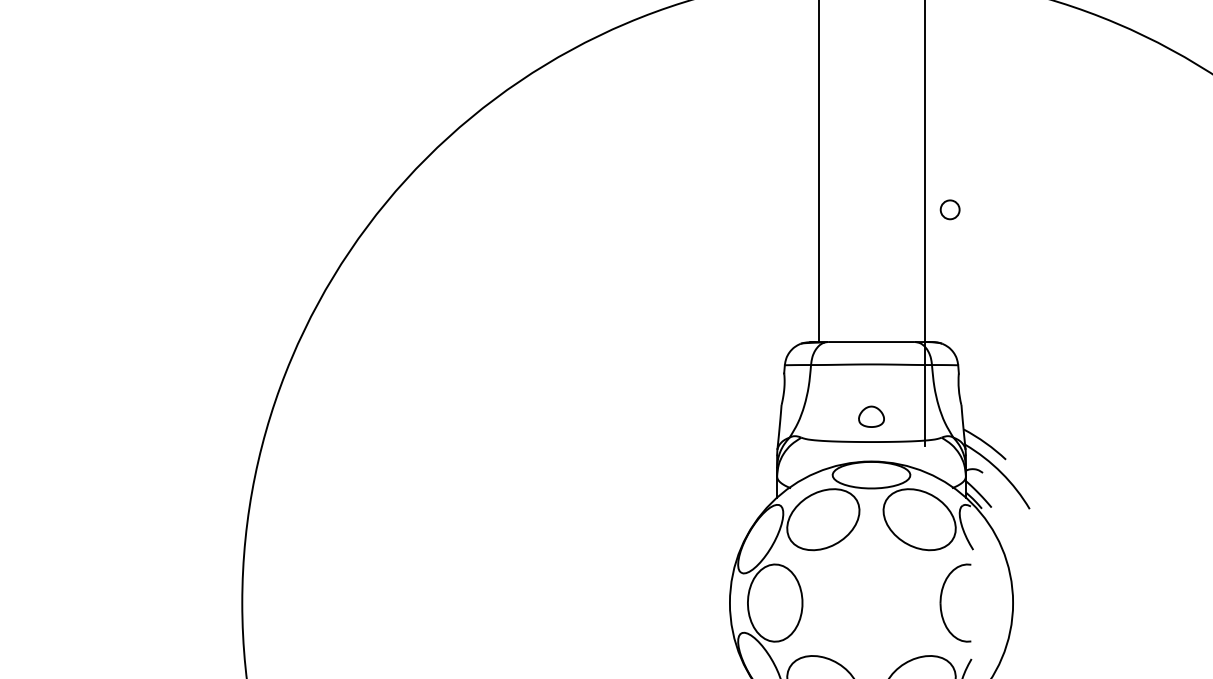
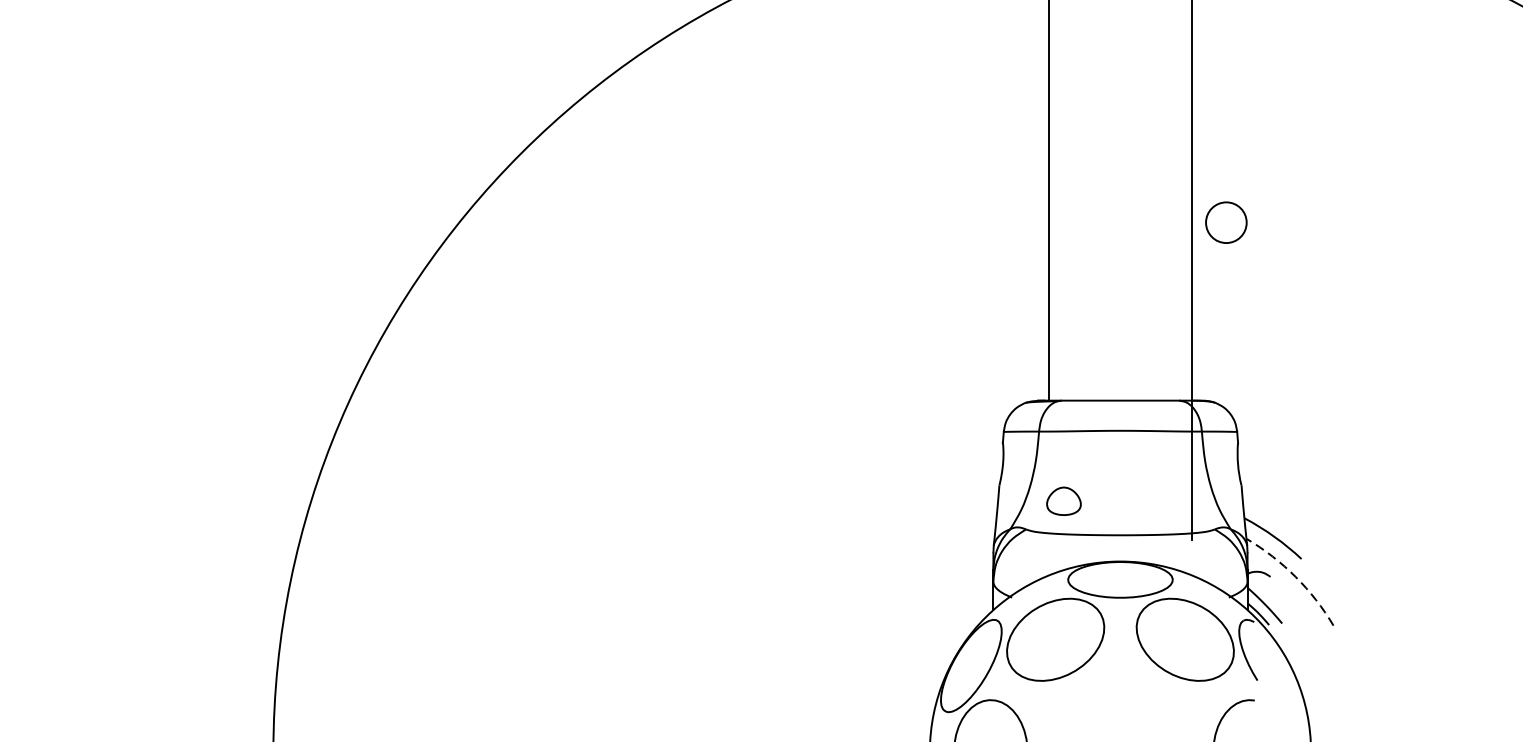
circle: (949, 209) -> (1225, 222), size x1.6
part: (871, 416) -> (1063, 500), moved
arc: (1001, 472) -> (1295, 576), solid -> dashed

